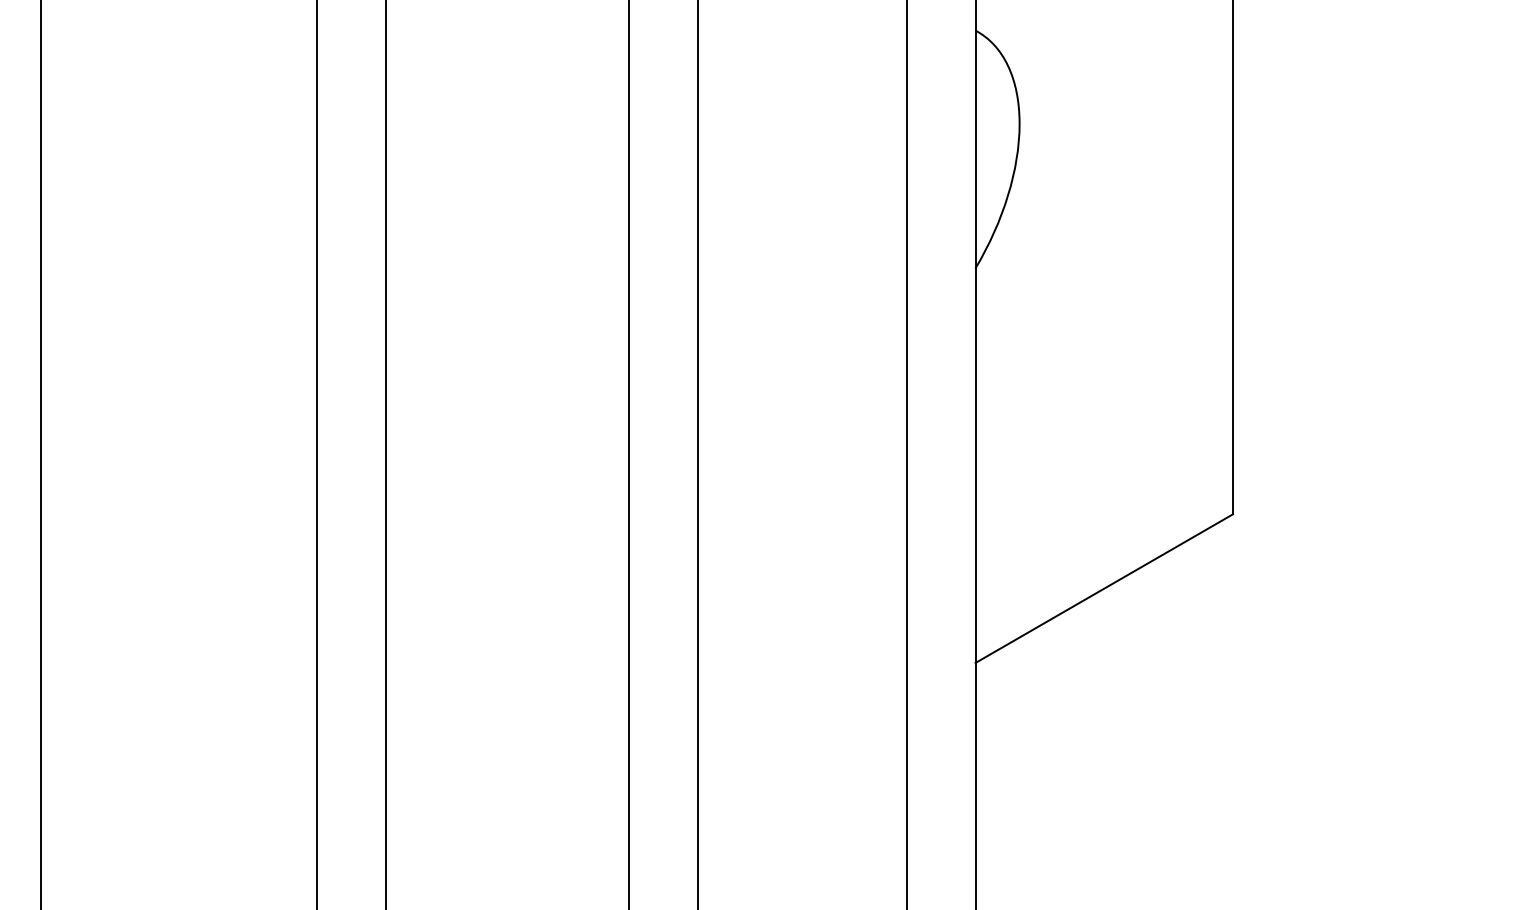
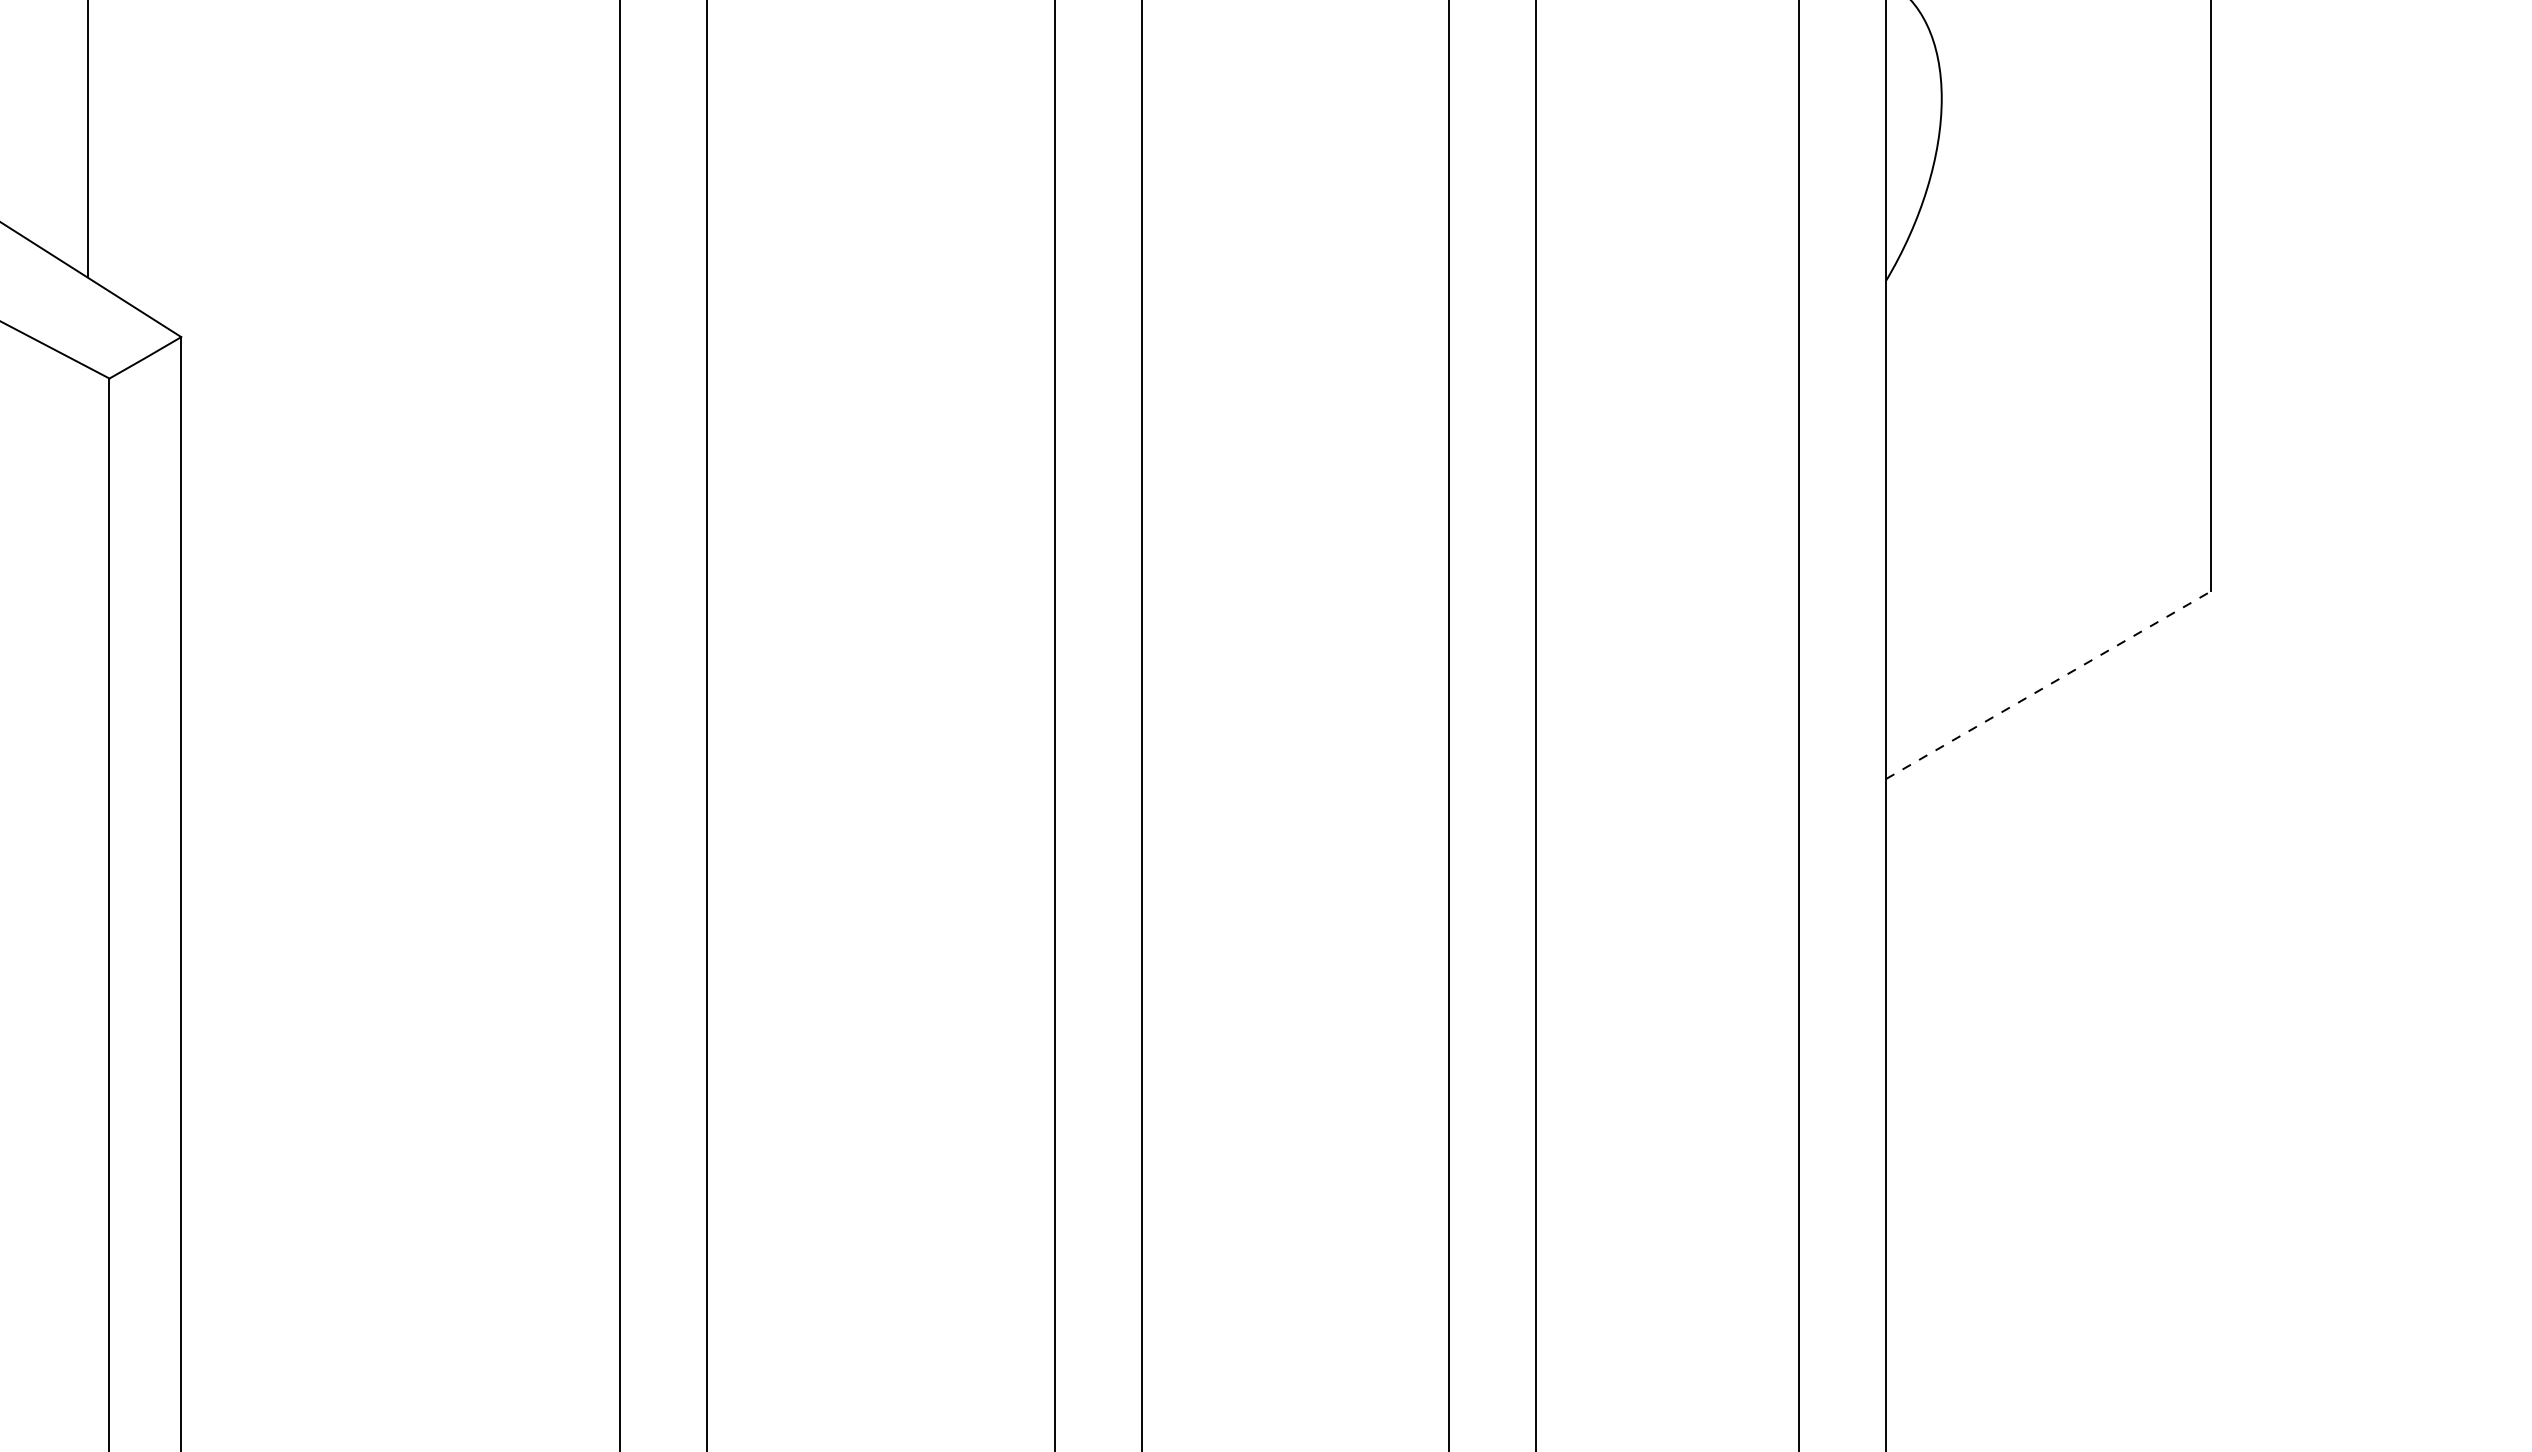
line: (1104, 588) -> (2048, 685), solid -> dashed

